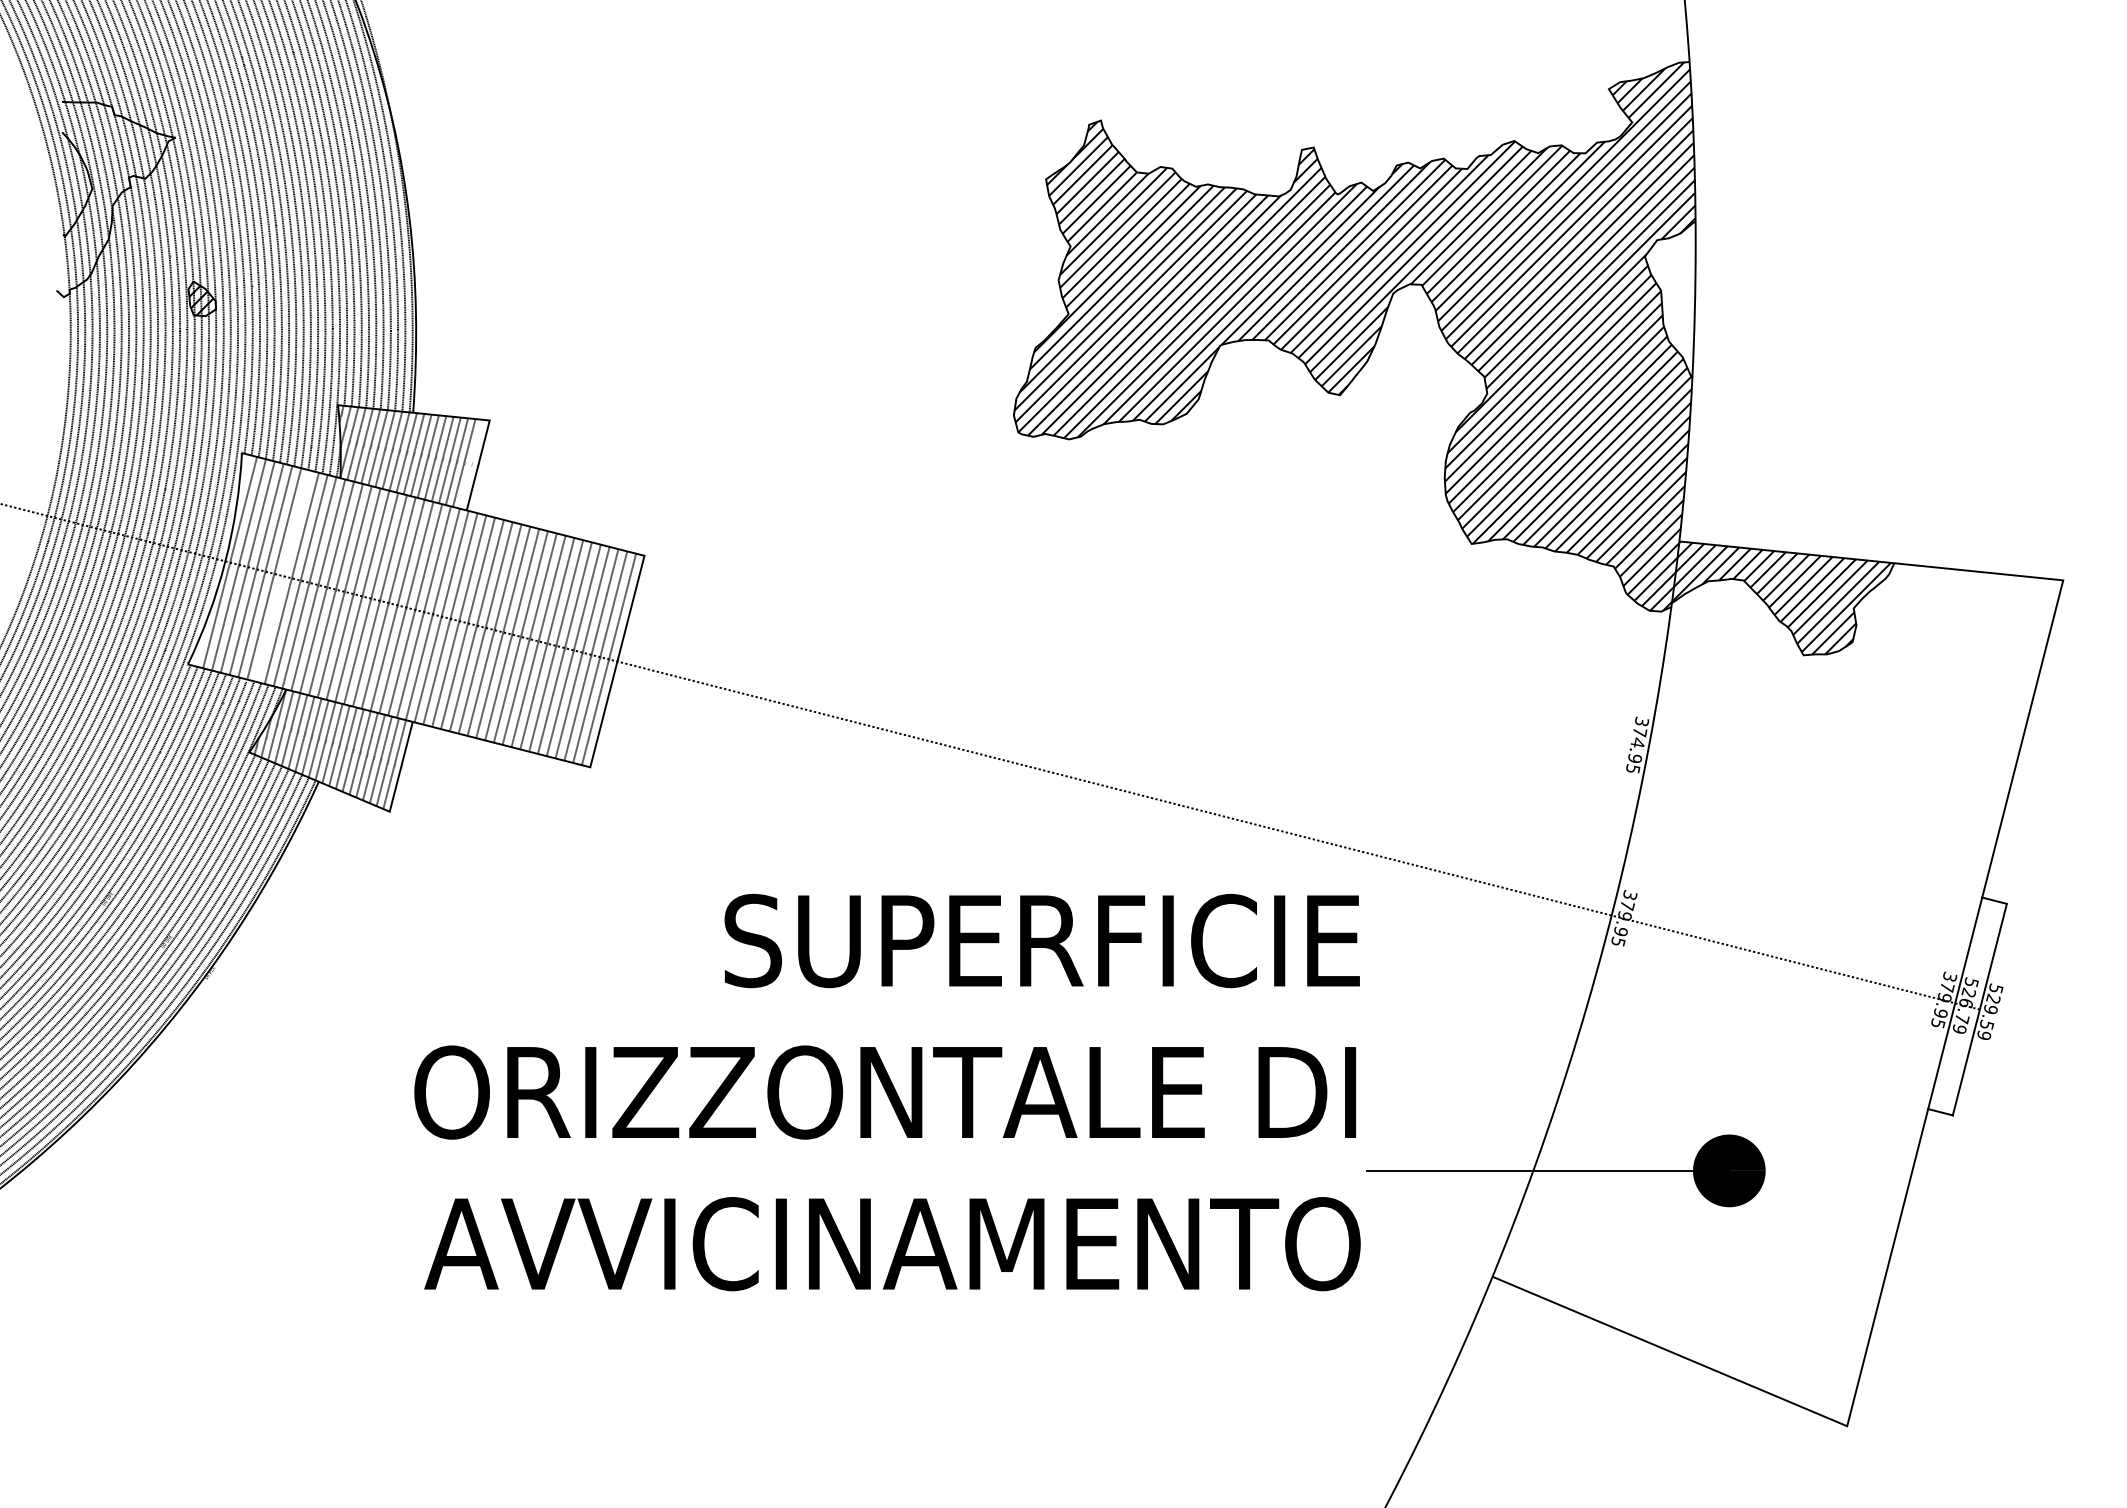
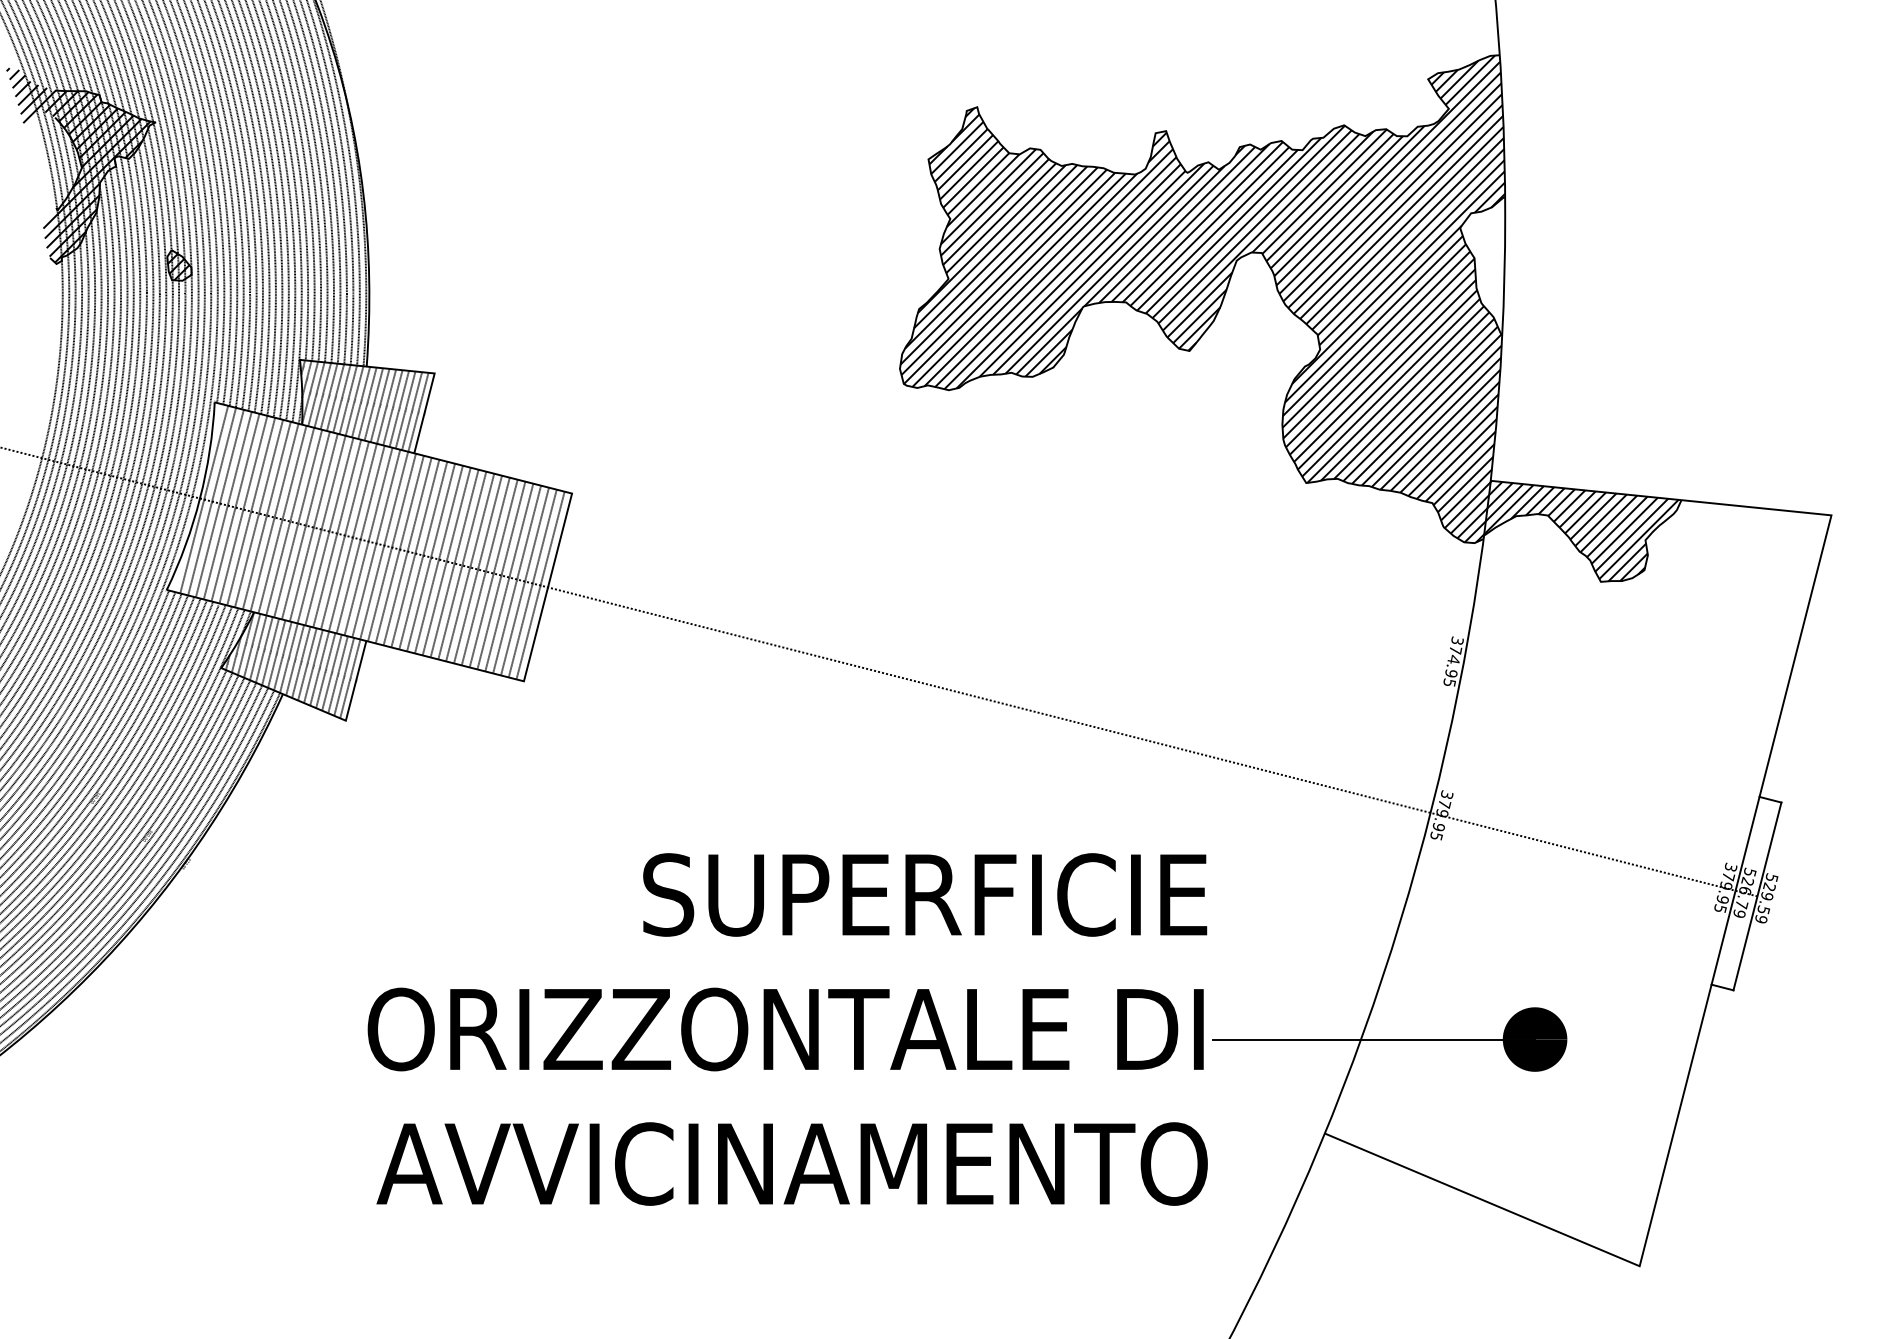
hatch: (88, 185) -> (78, 164), added
line: (471, 463) -> (418, 411), added
line: (283, 575) -> (251, 511), added
text: (887, 1092) -> (787, 1029), moved

